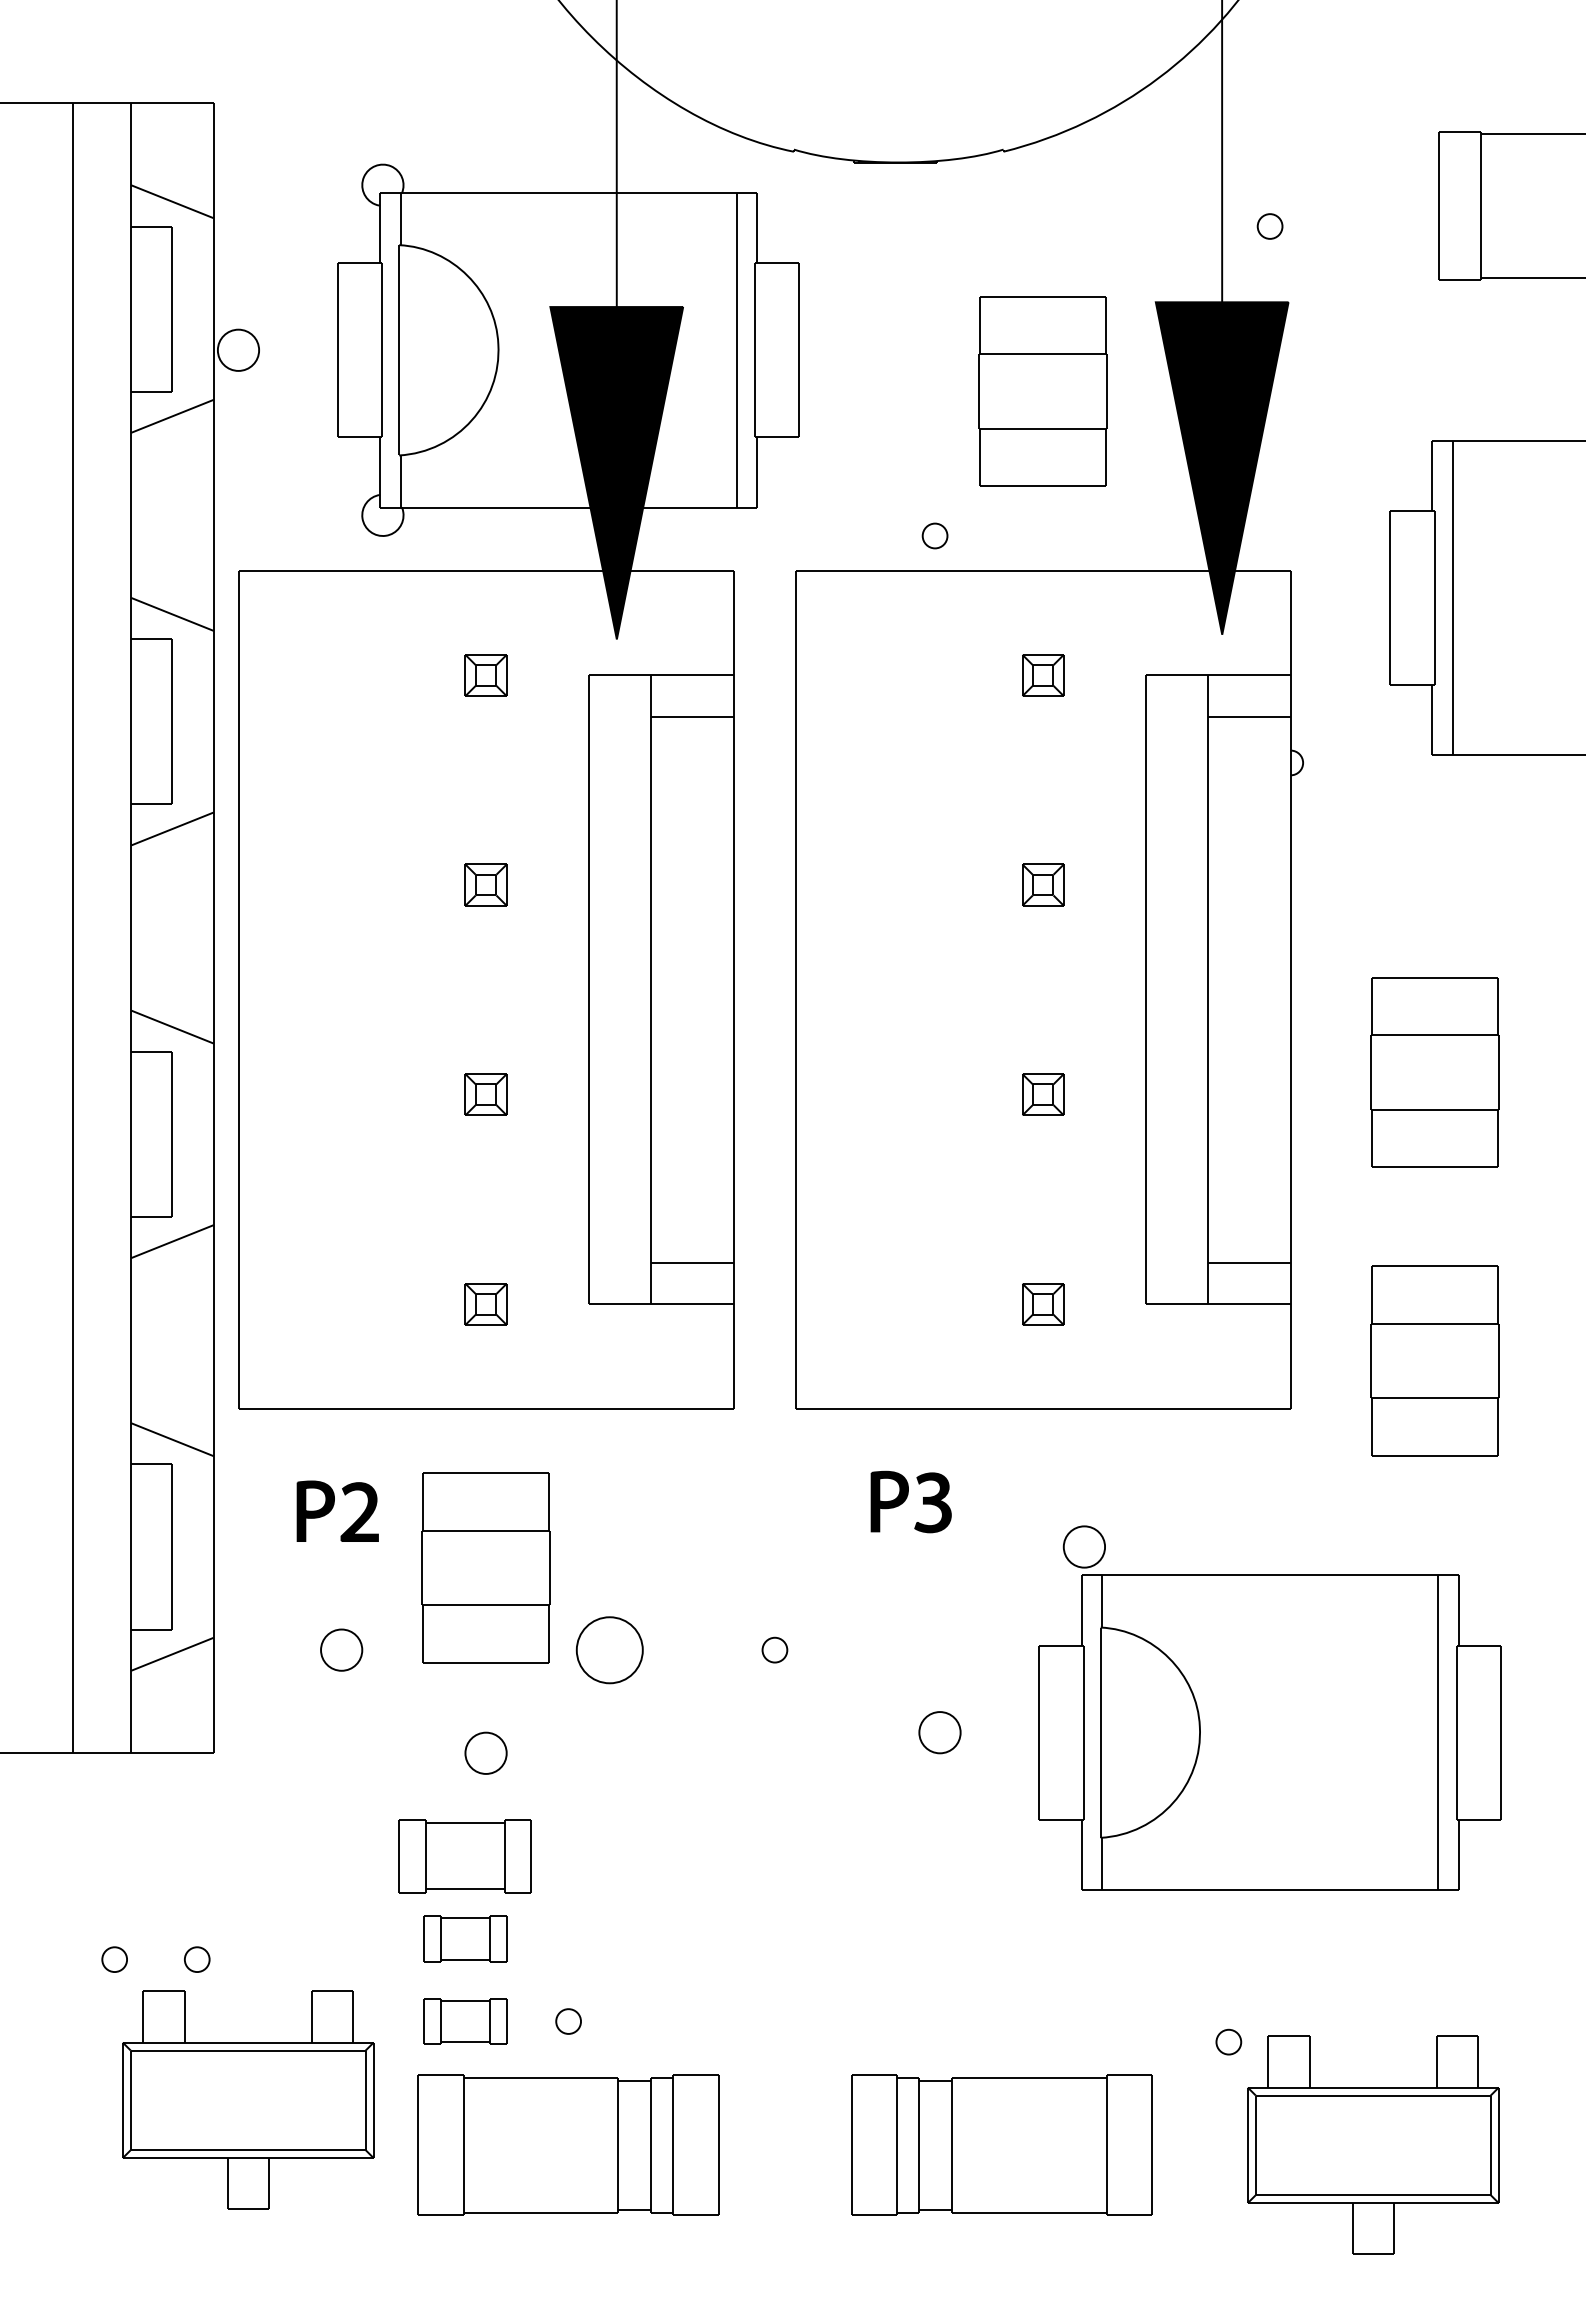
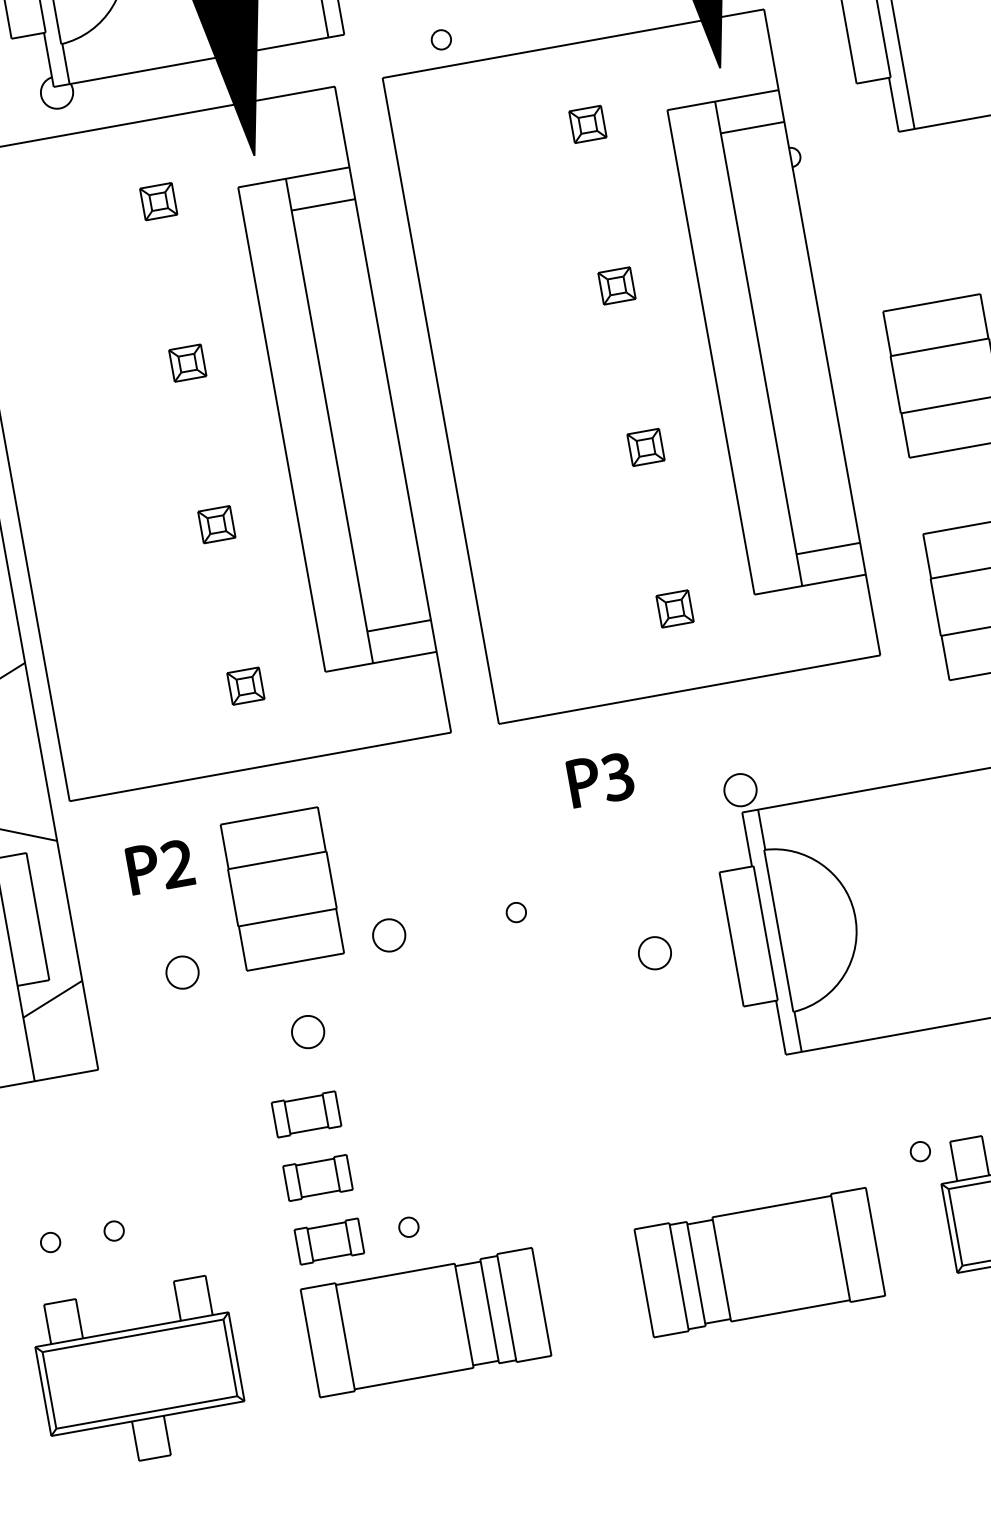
part: (934, 535) -> (440, 39), moved
part: (609, 1649) -> (388, 934), size x0.62
part: (465, 1856) -> (306, 1114), size x0.62
part: (248, 2099) -> (140, 1373), moved

